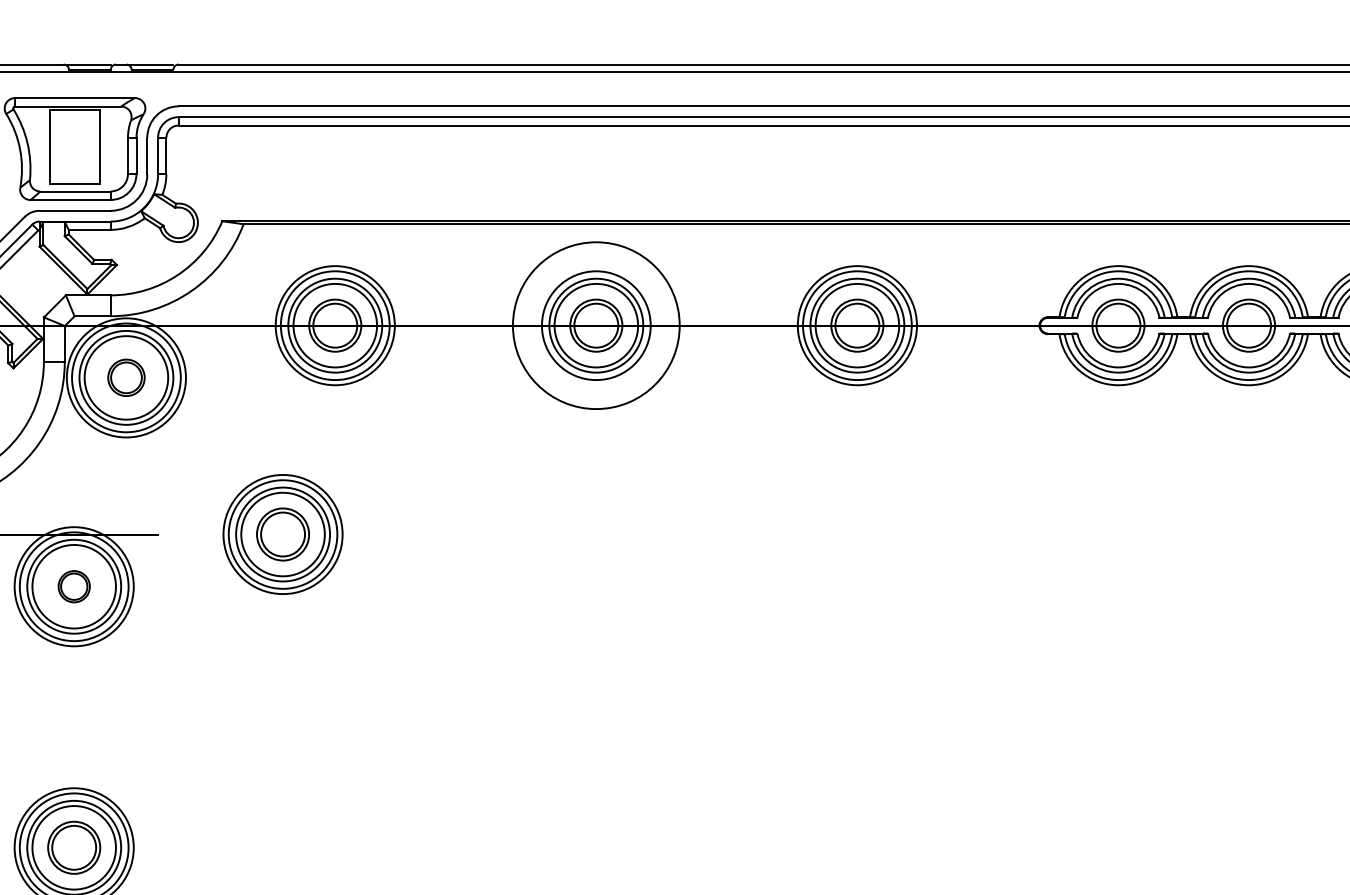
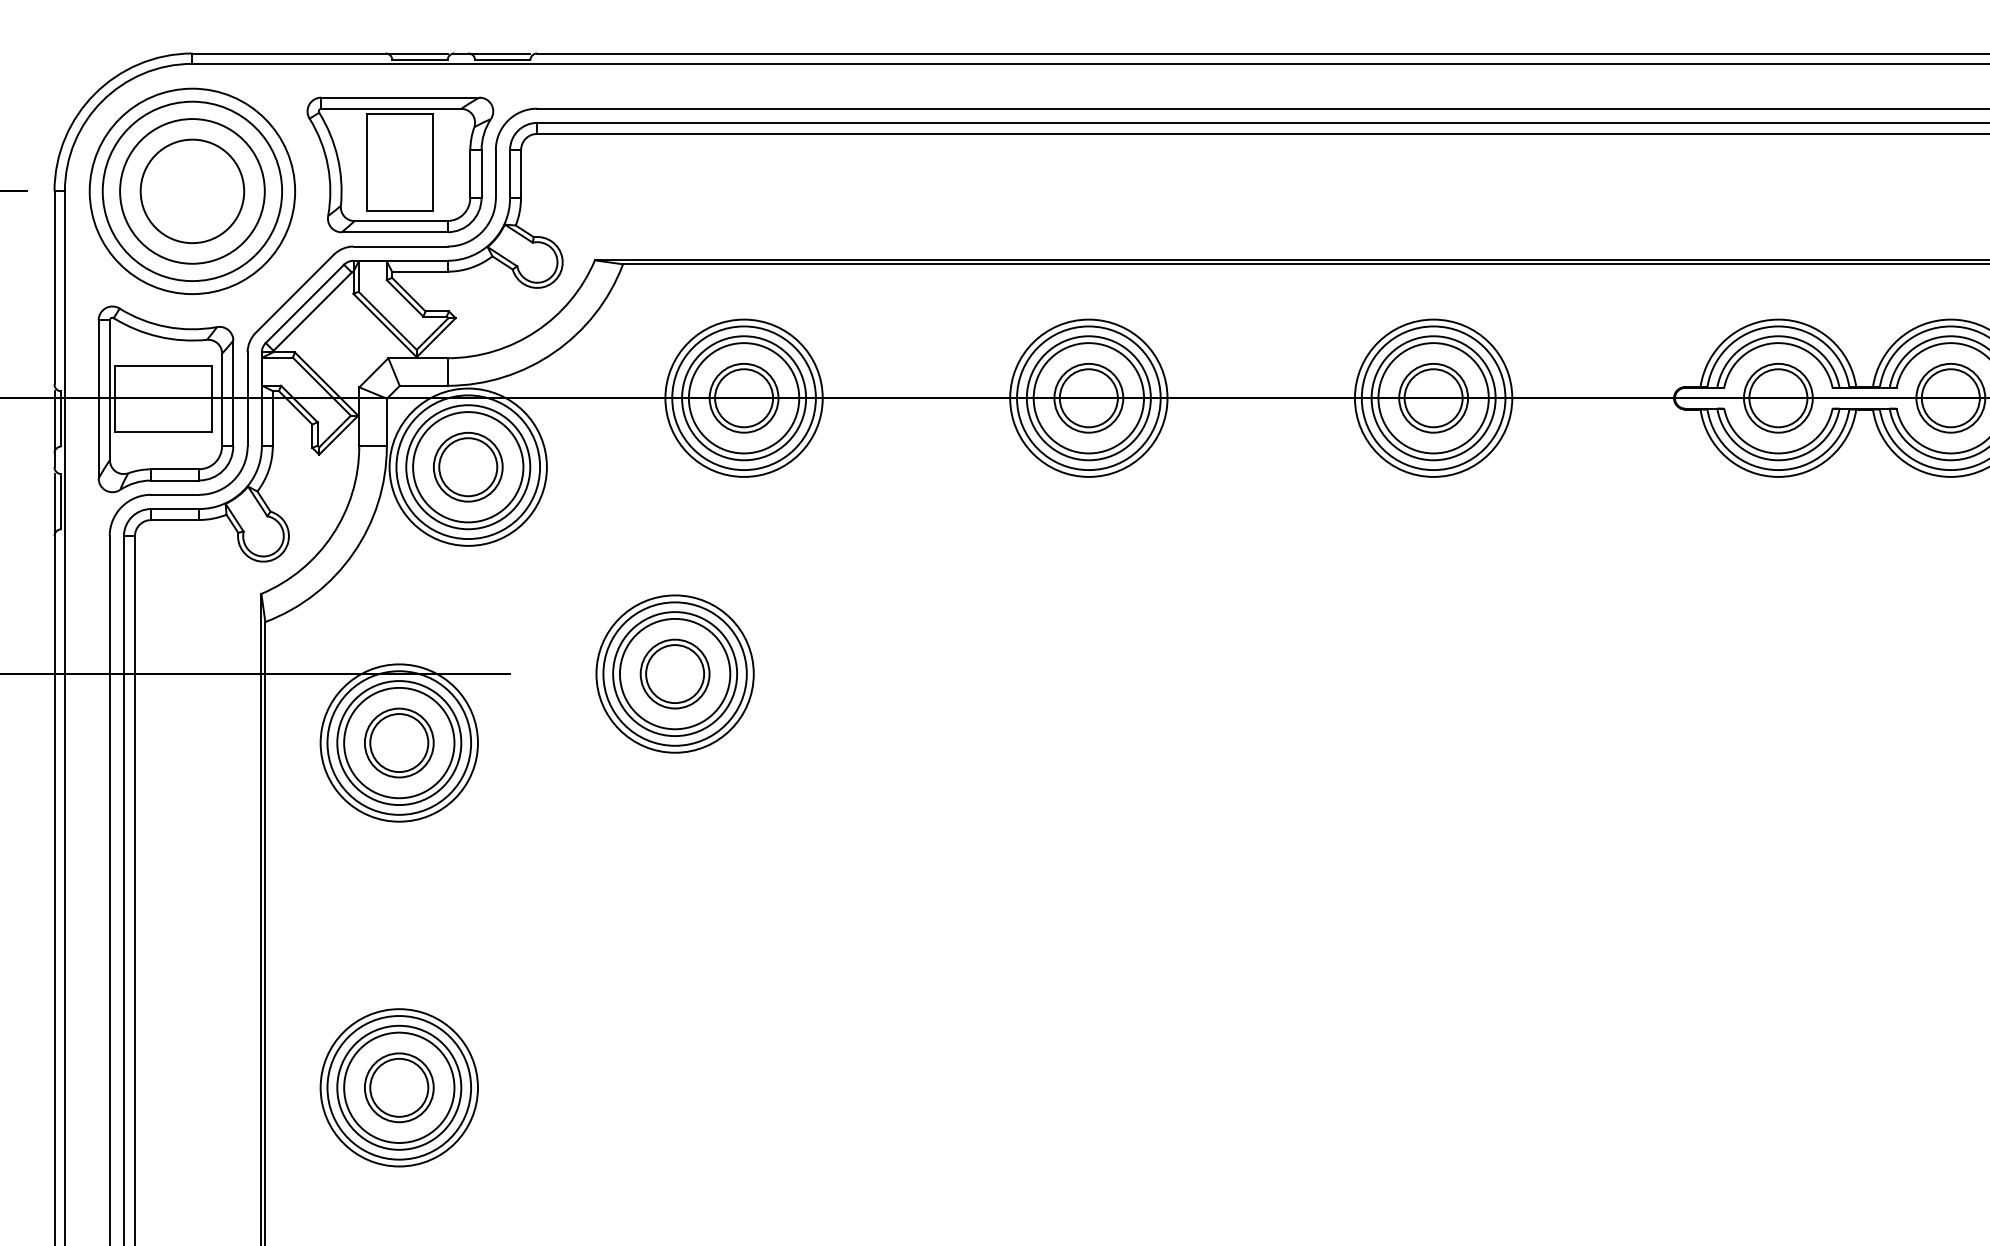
circle: (596, 325) -> (1088, 397), size x0.71
part: (126, 377) -> (468, 466), size x1.43
part: (74, 586) -> (399, 742), size x1.67

